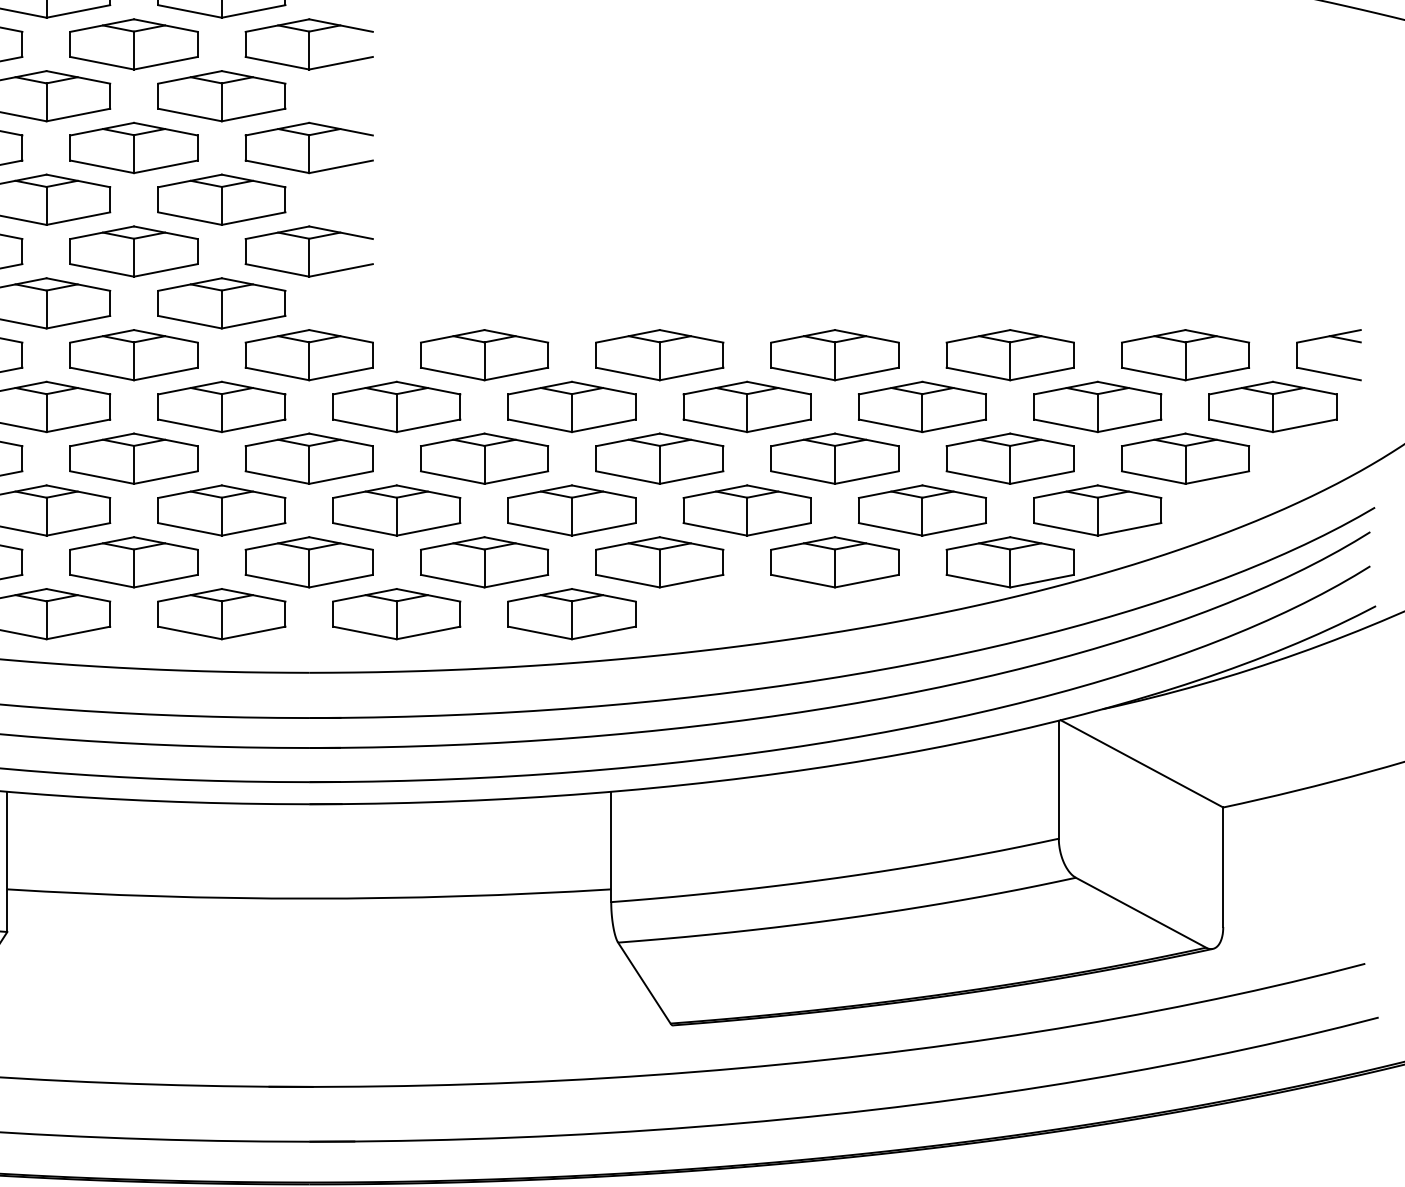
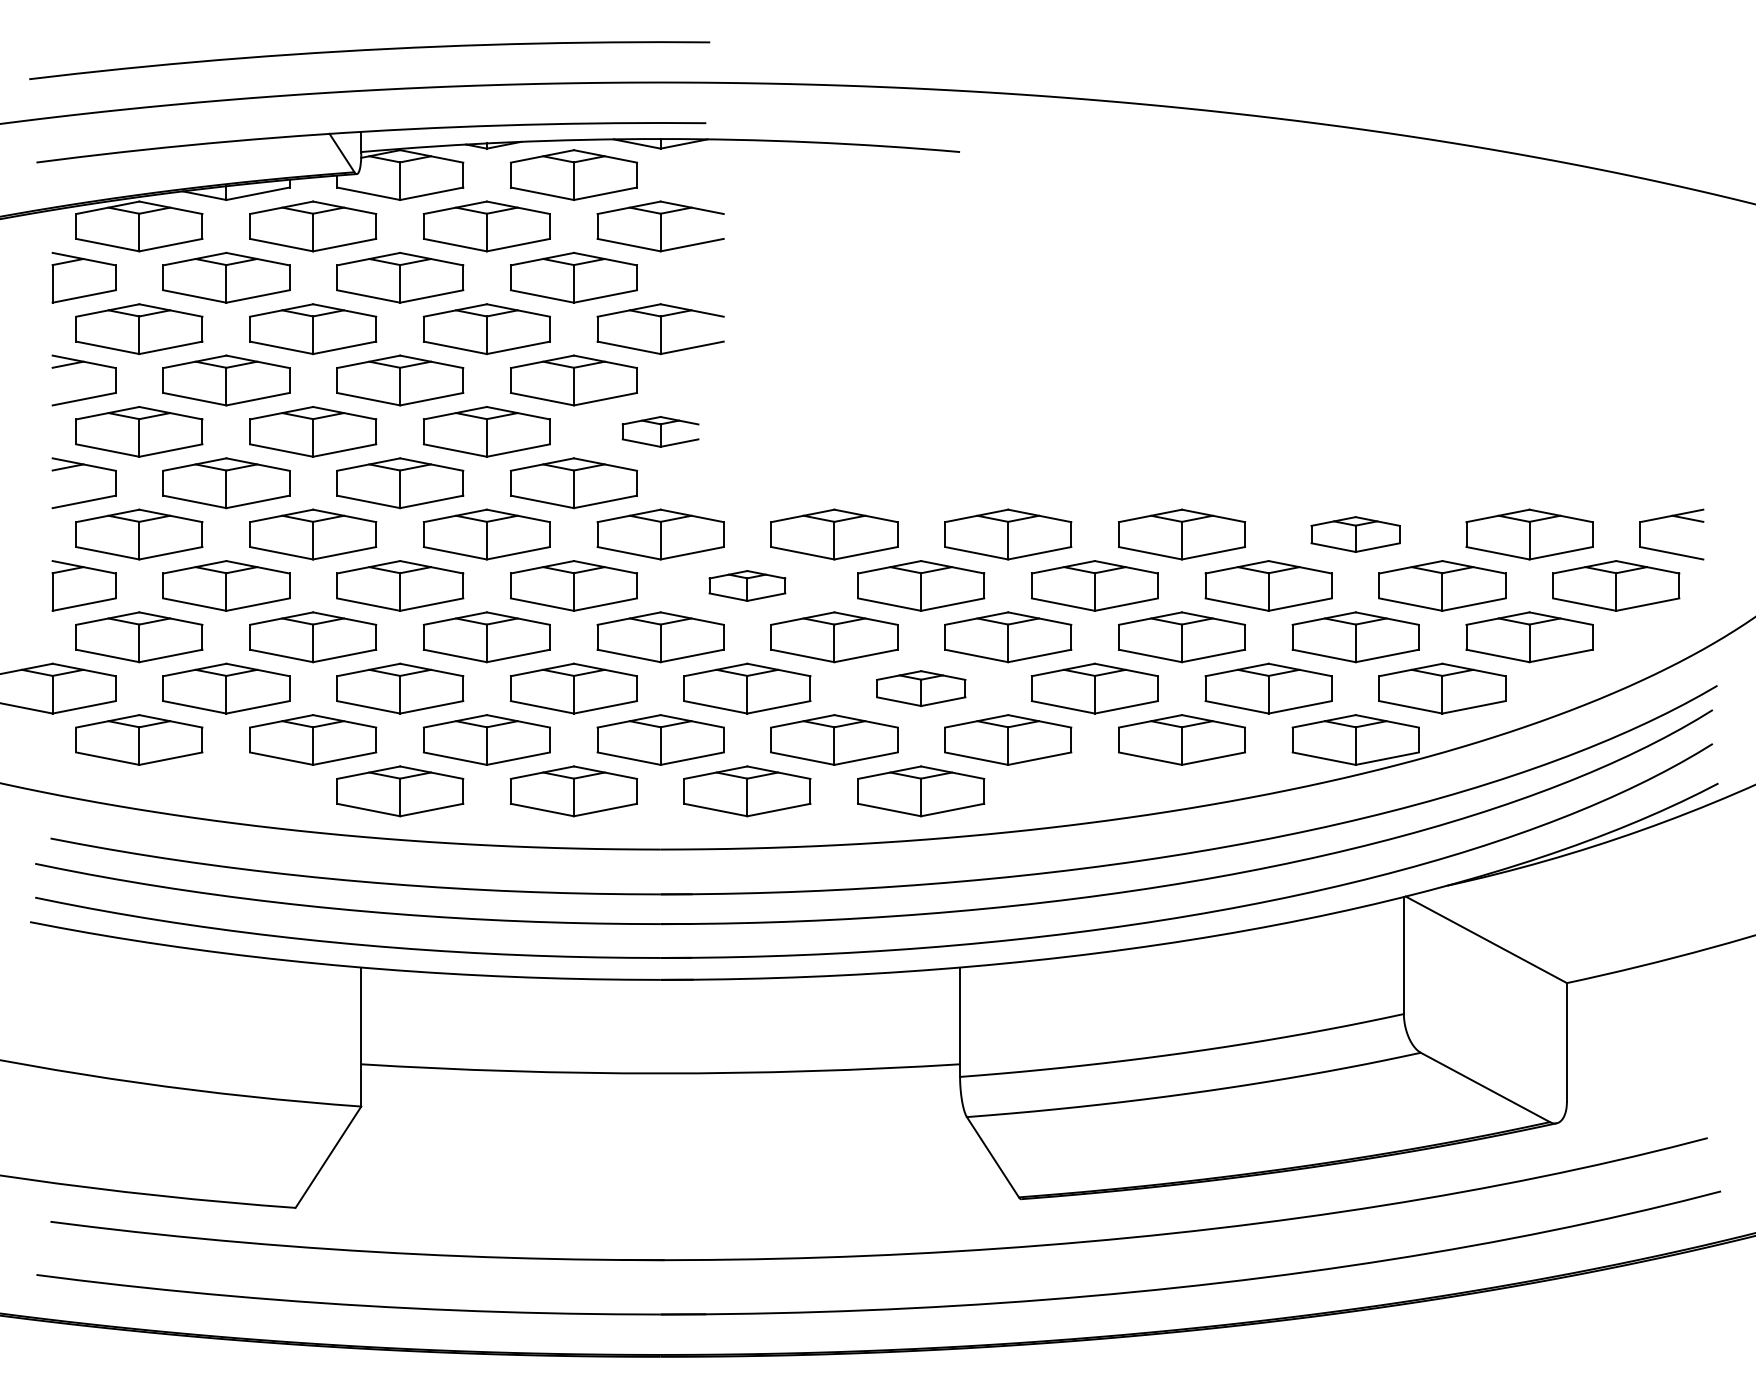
part: (309, 251) -> (660, 431), size x0.6
part: (1010, 355) -> (1355, 534), size x0.7
part: (396, 406) -> (747, 585), size x0.6
part: (572, 510) -> (921, 688), size x0.7

